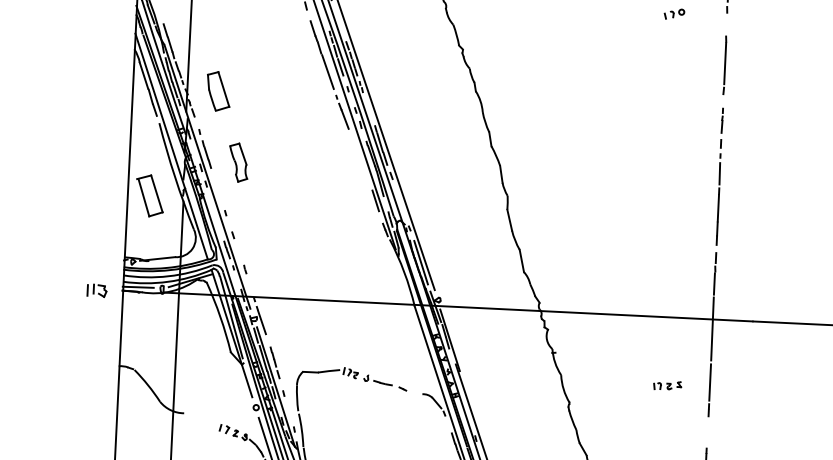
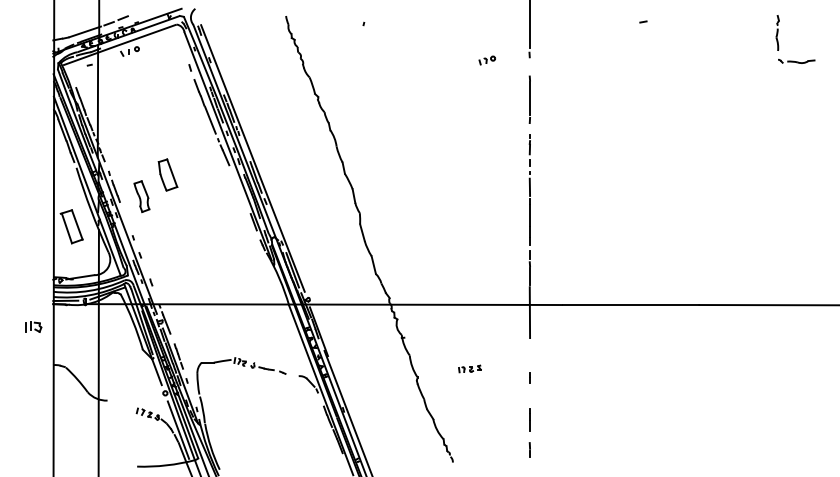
part: (217, 90) -> (167, 174), moved
part: (96, 289) -> (33, 326), moved
line: (710, 382) -> (530, 355), removed
part: (667, 385) -> (469, 368), moved

